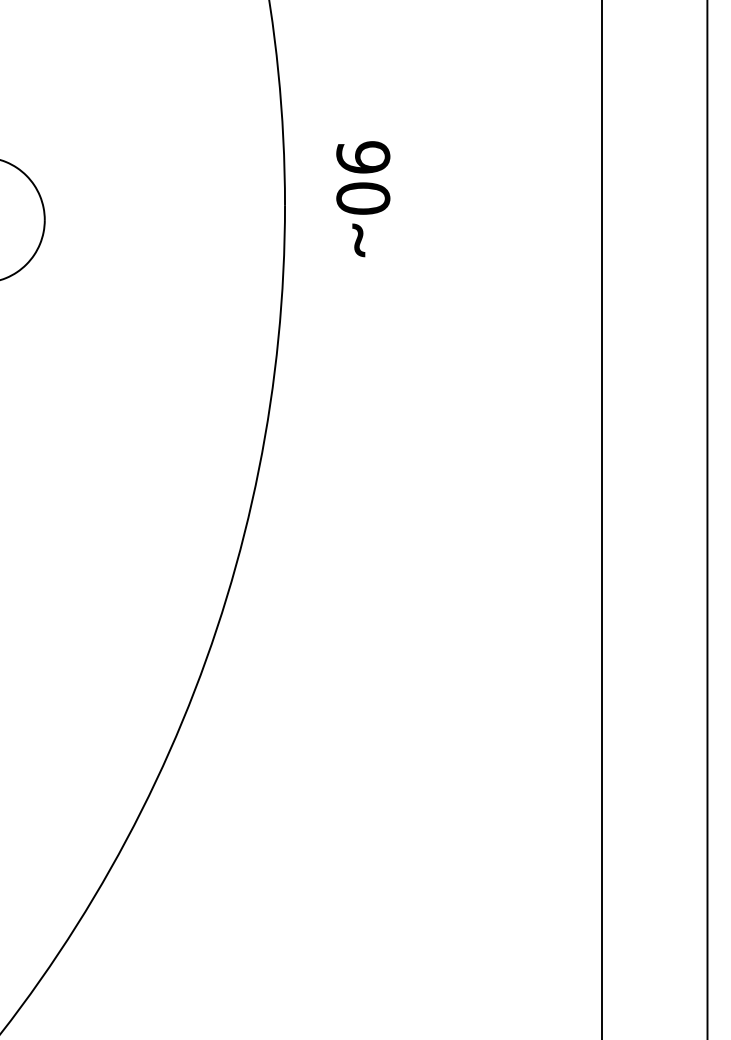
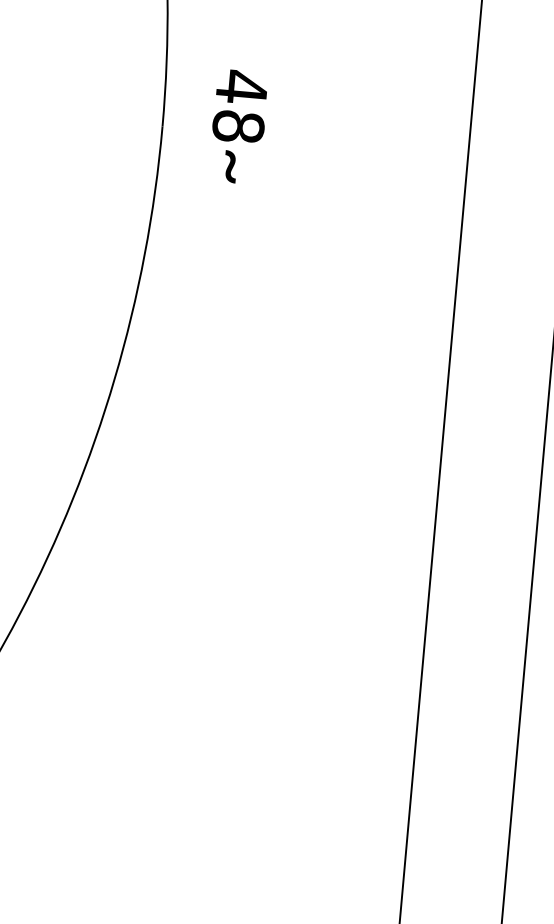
text: (363, 177) -> (240, 106), 90 -> 48

